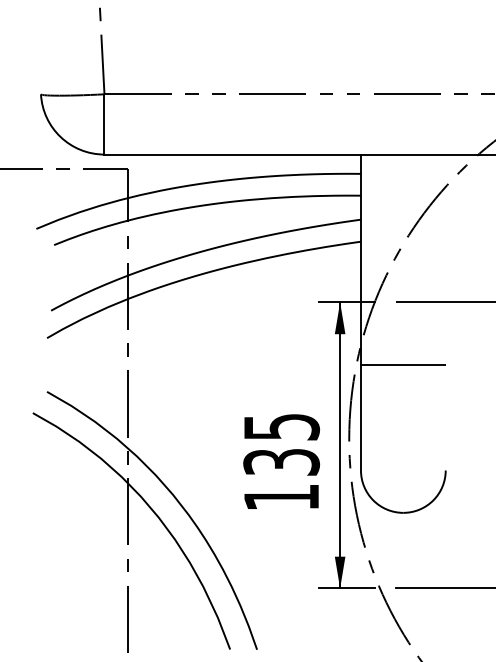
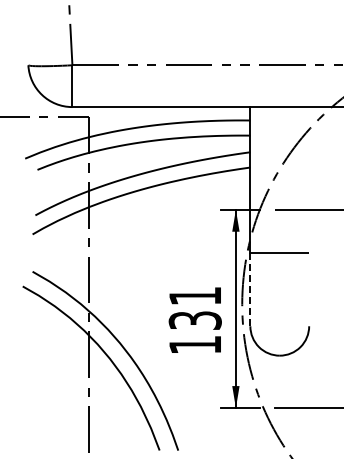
line: (361, 417) -> (250, 289), solid -> dashed
text: (281, 427) -> (195, 296), 135 -> 131

